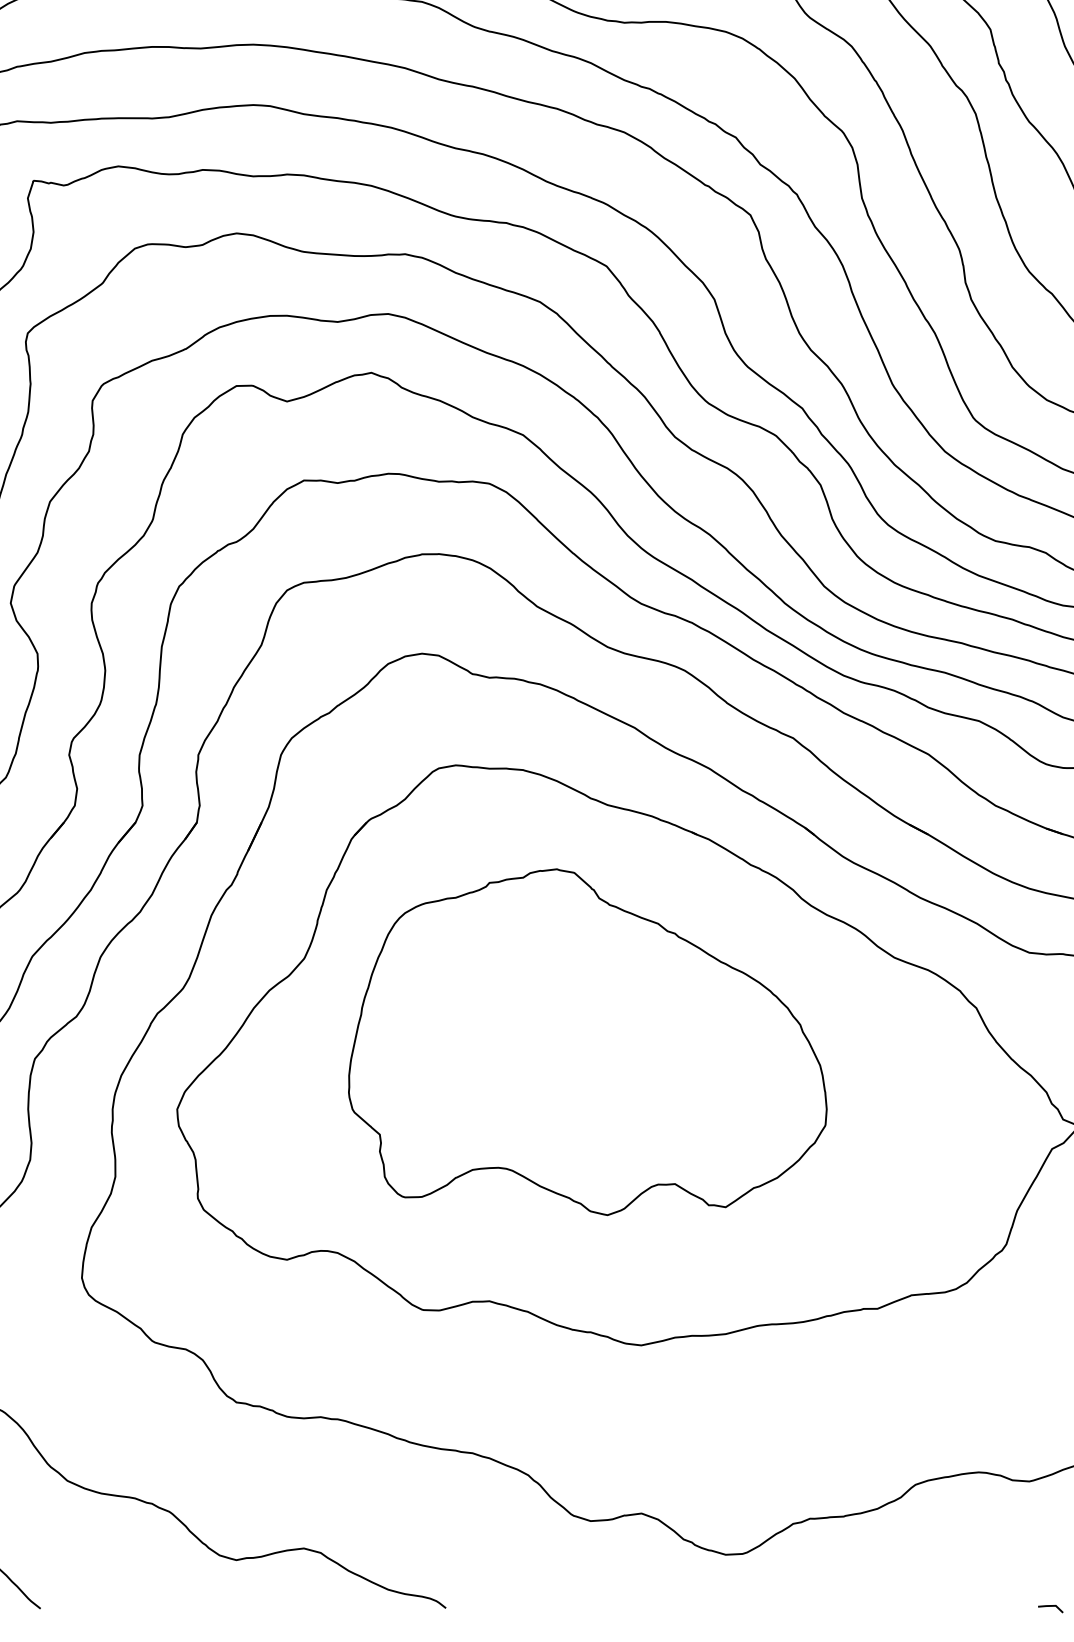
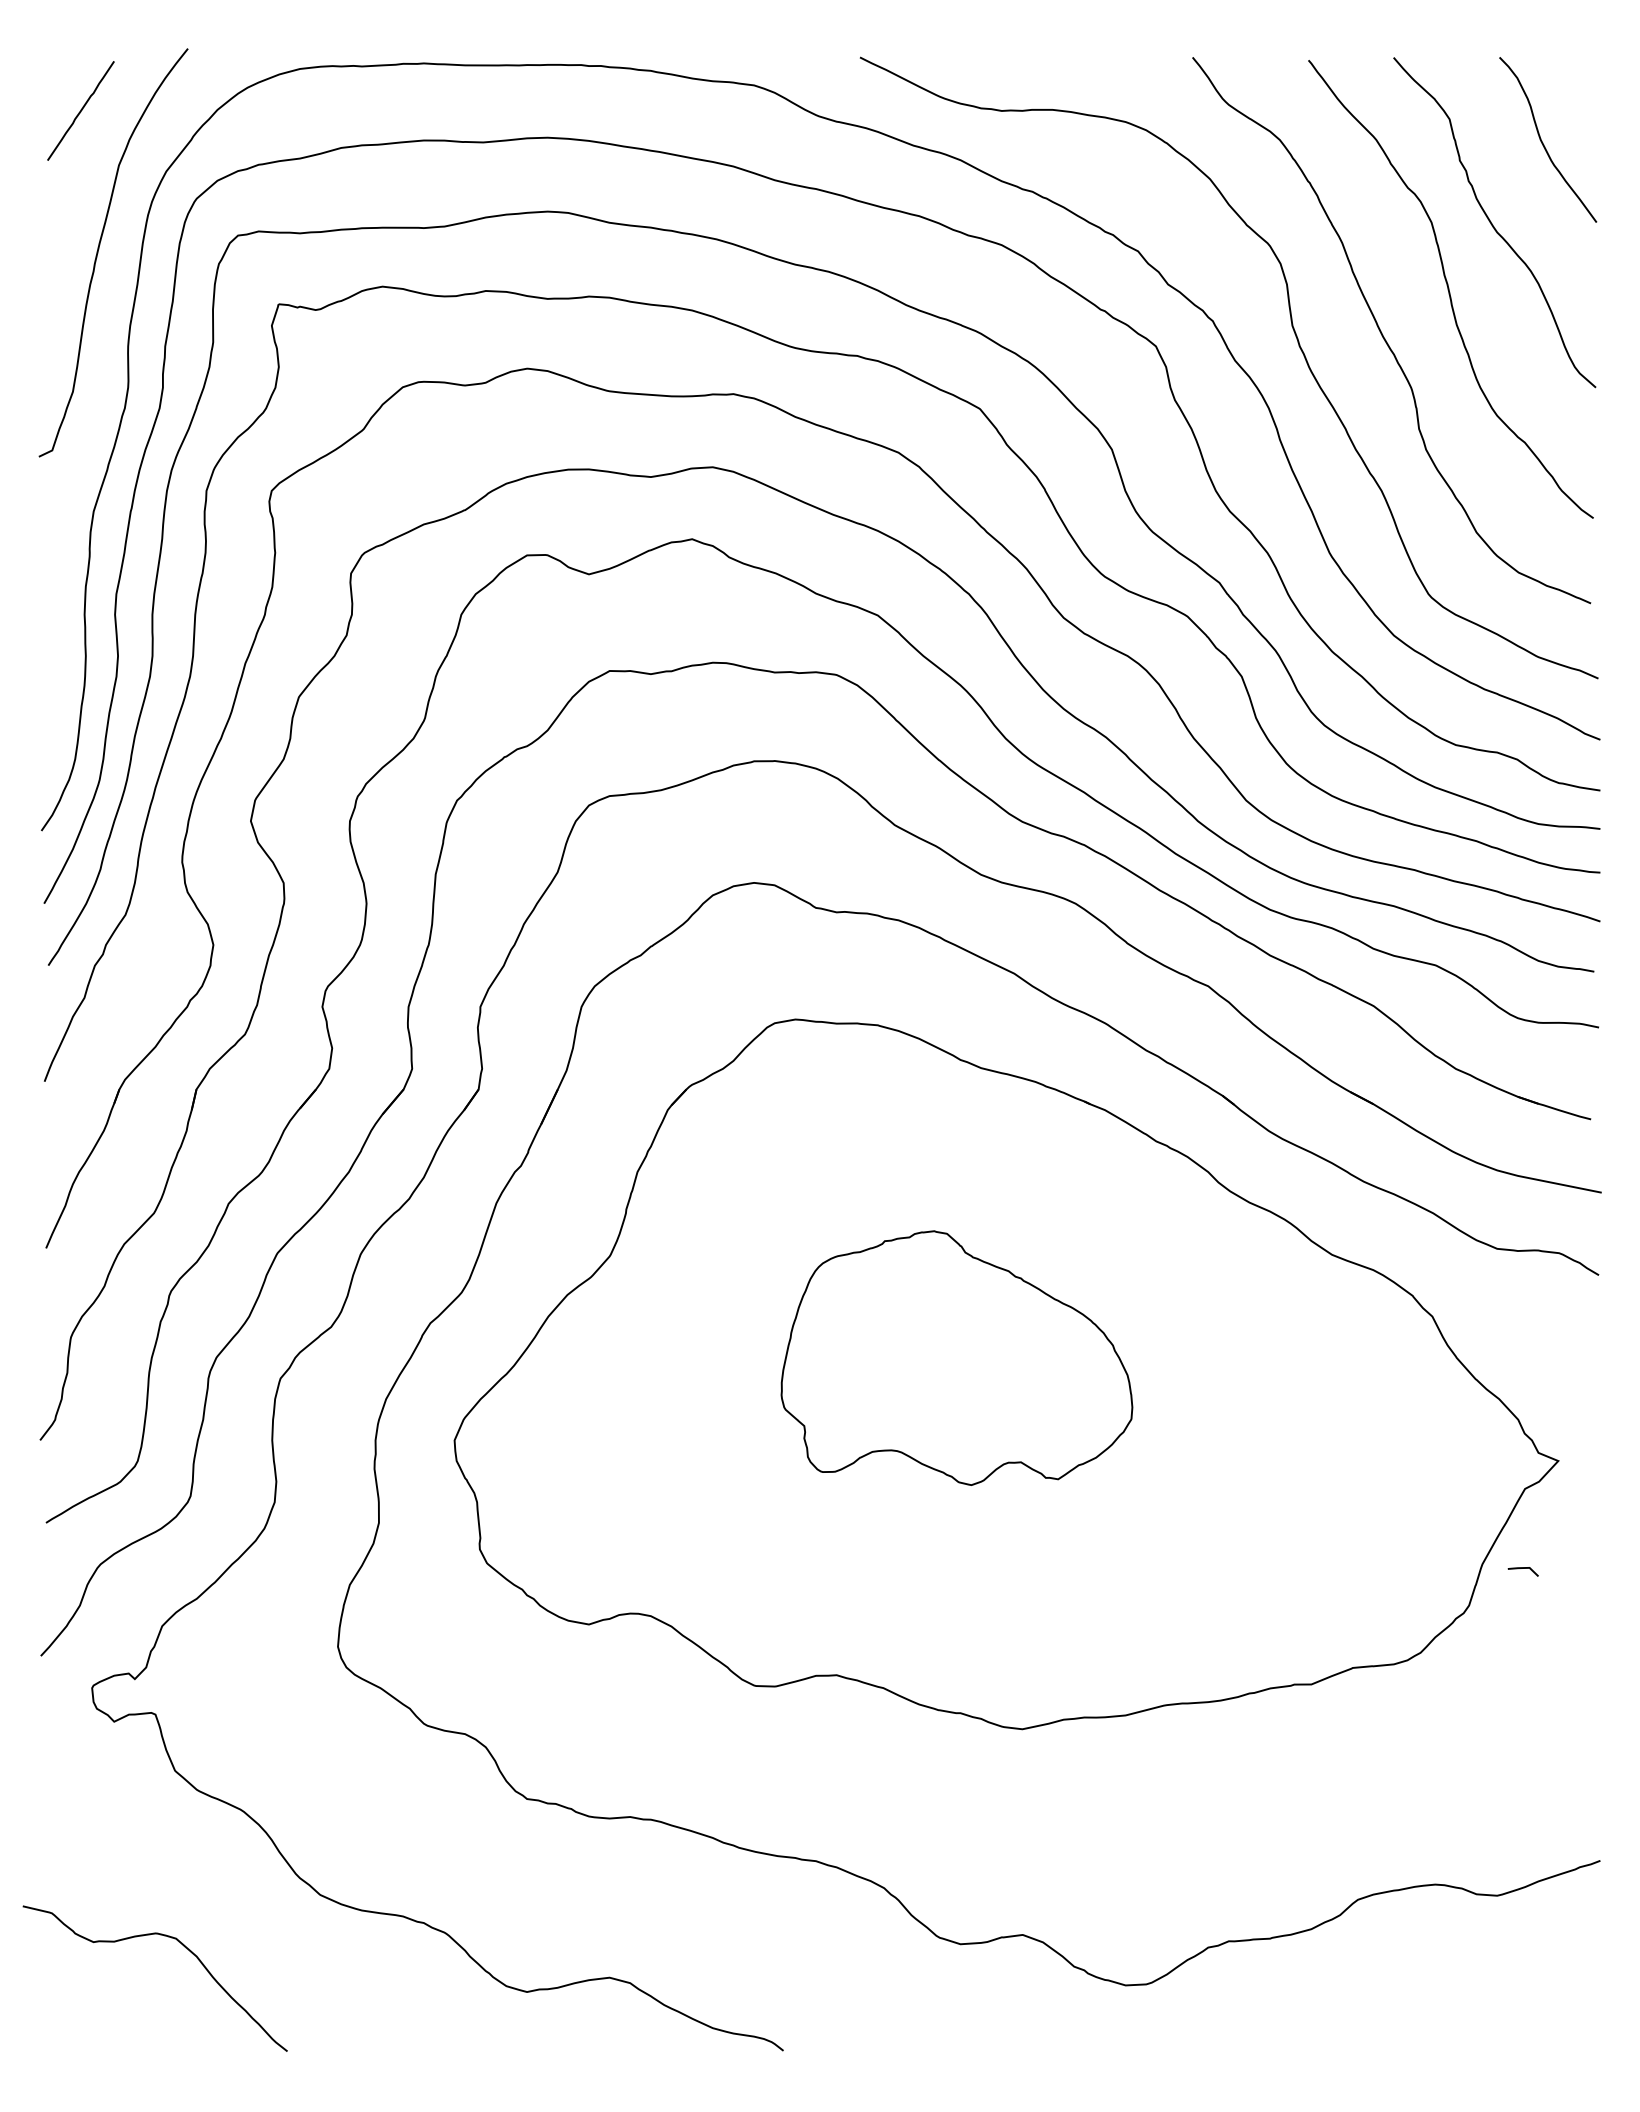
part: (587, 1041) -> (956, 1357), size x0.6
line: (1050, 1606) -> (1522, 1568), moved

